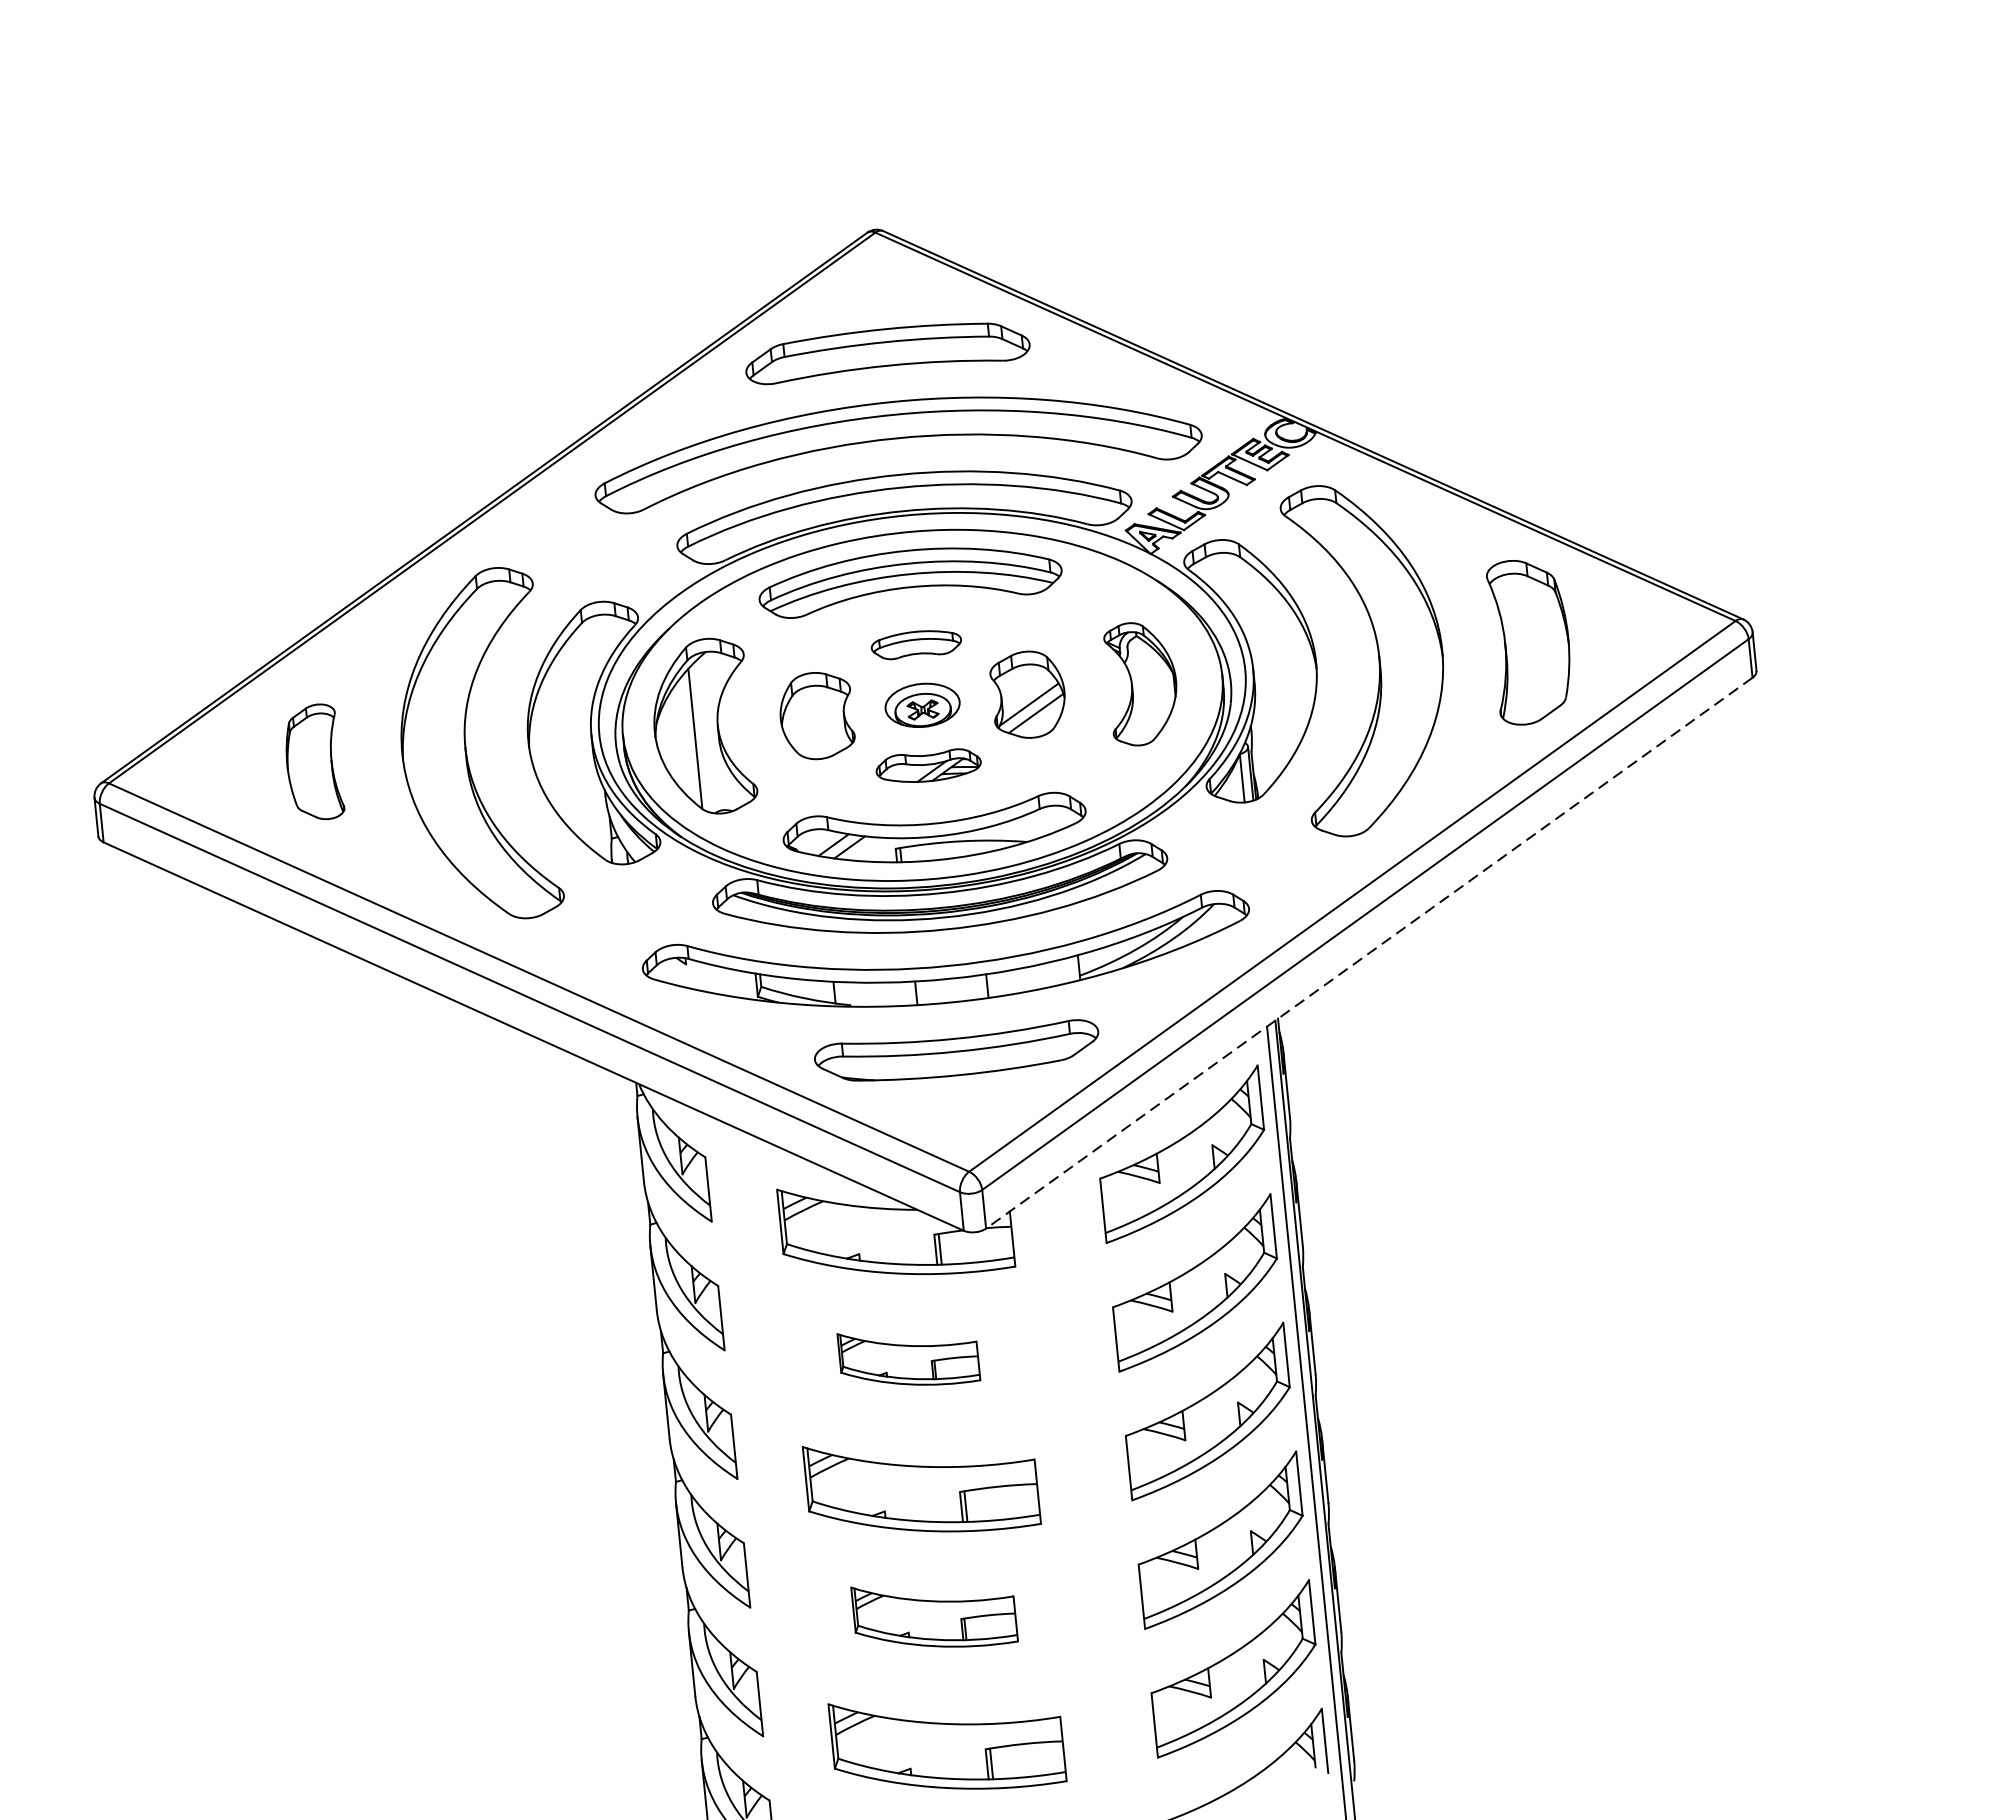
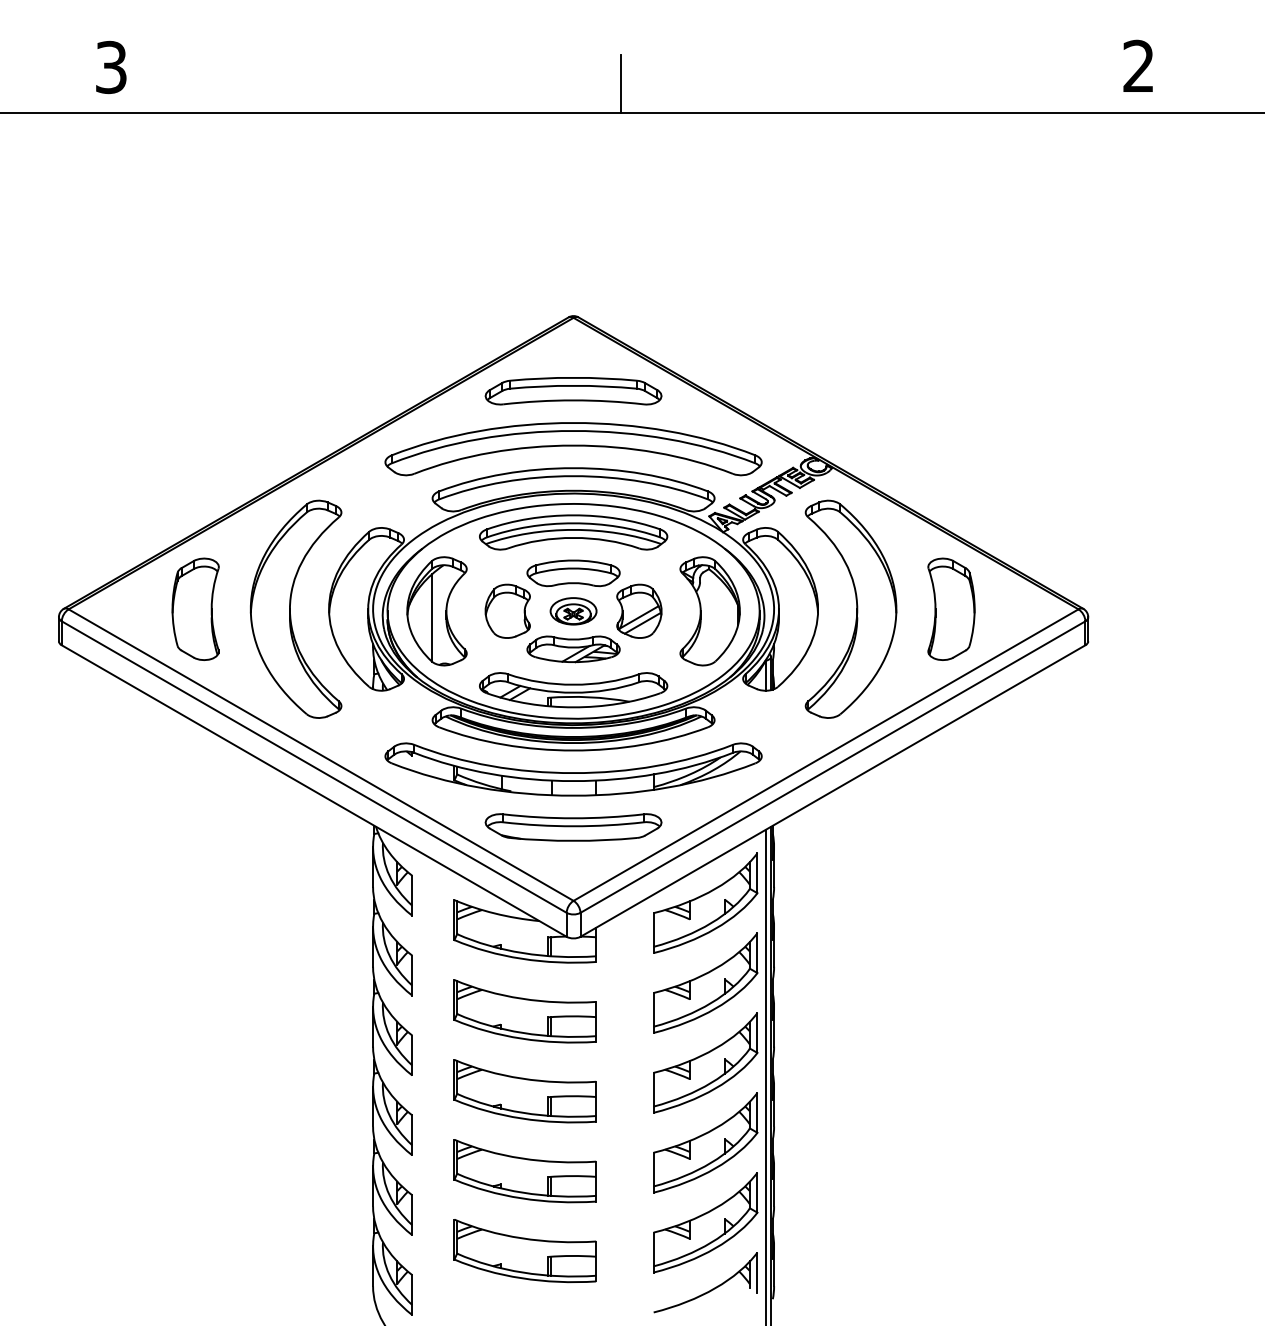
part: (916, 644) -> (573, 573), size x1.67
part: (1141, 683) -> (709, 611), size x1.43
part: (313, 761) -> (195, 608), size x1.43
part: (928, 766) -> (573, 649), size x1.43
line: (1368, 953) -> (832, 791), dashed -> solid
part: (907, 1357) -> (524, 1011), size x1.67
part: (933, 1615) -> (524, 1171), size x1.43

